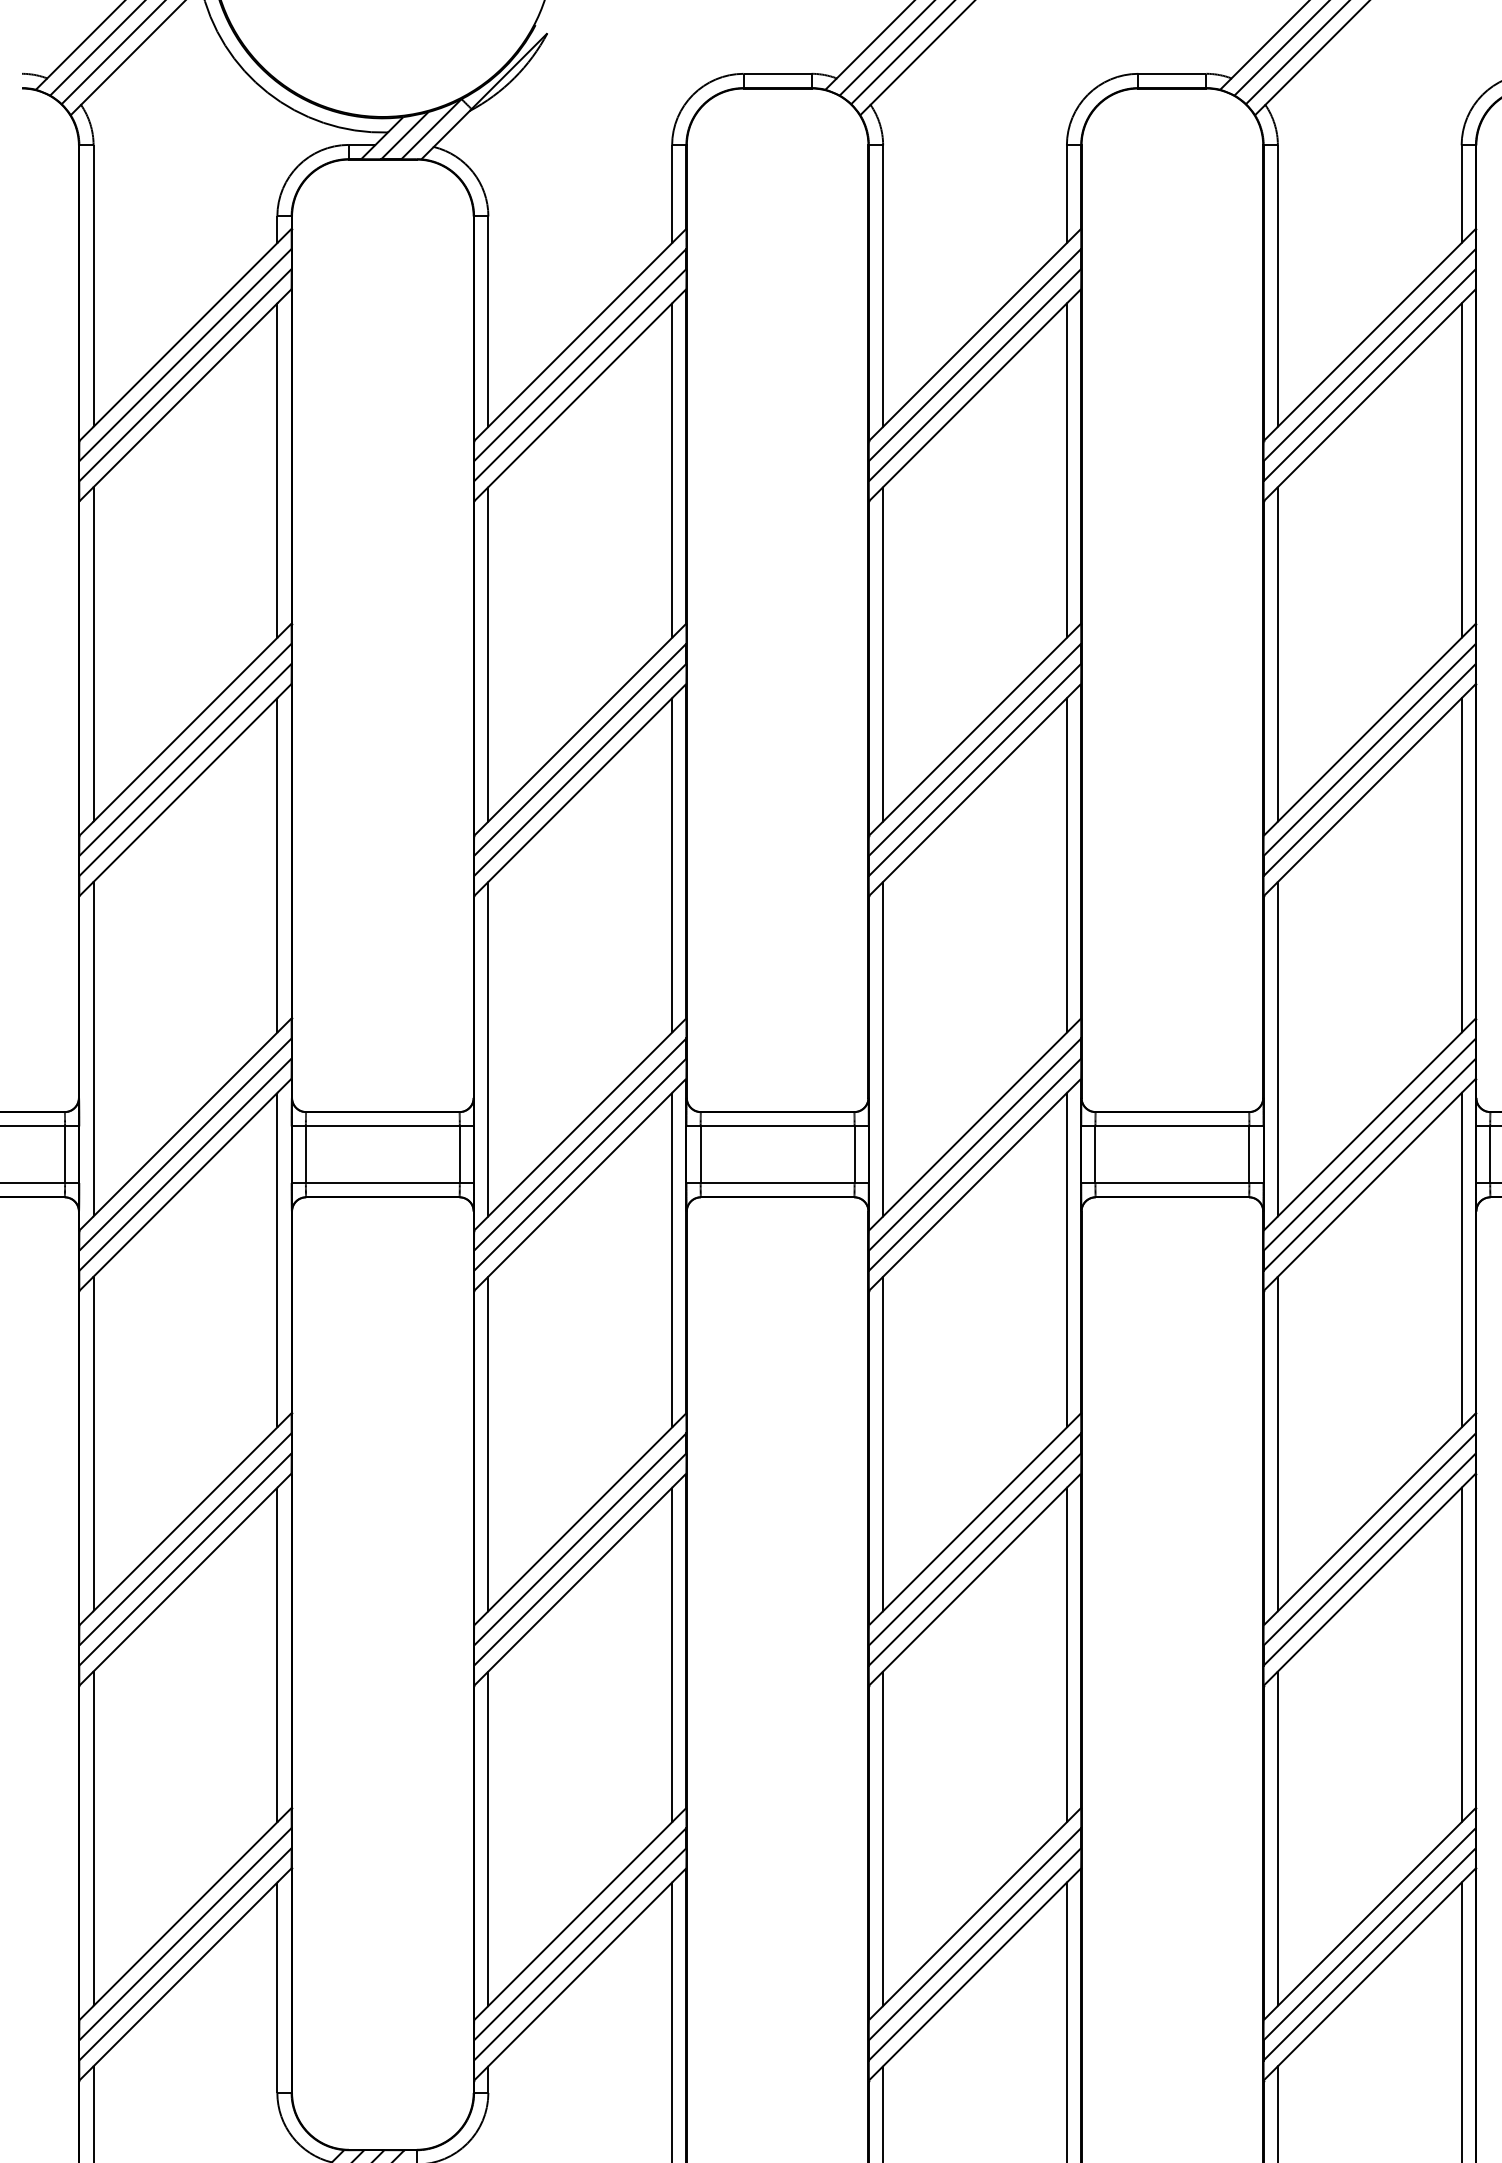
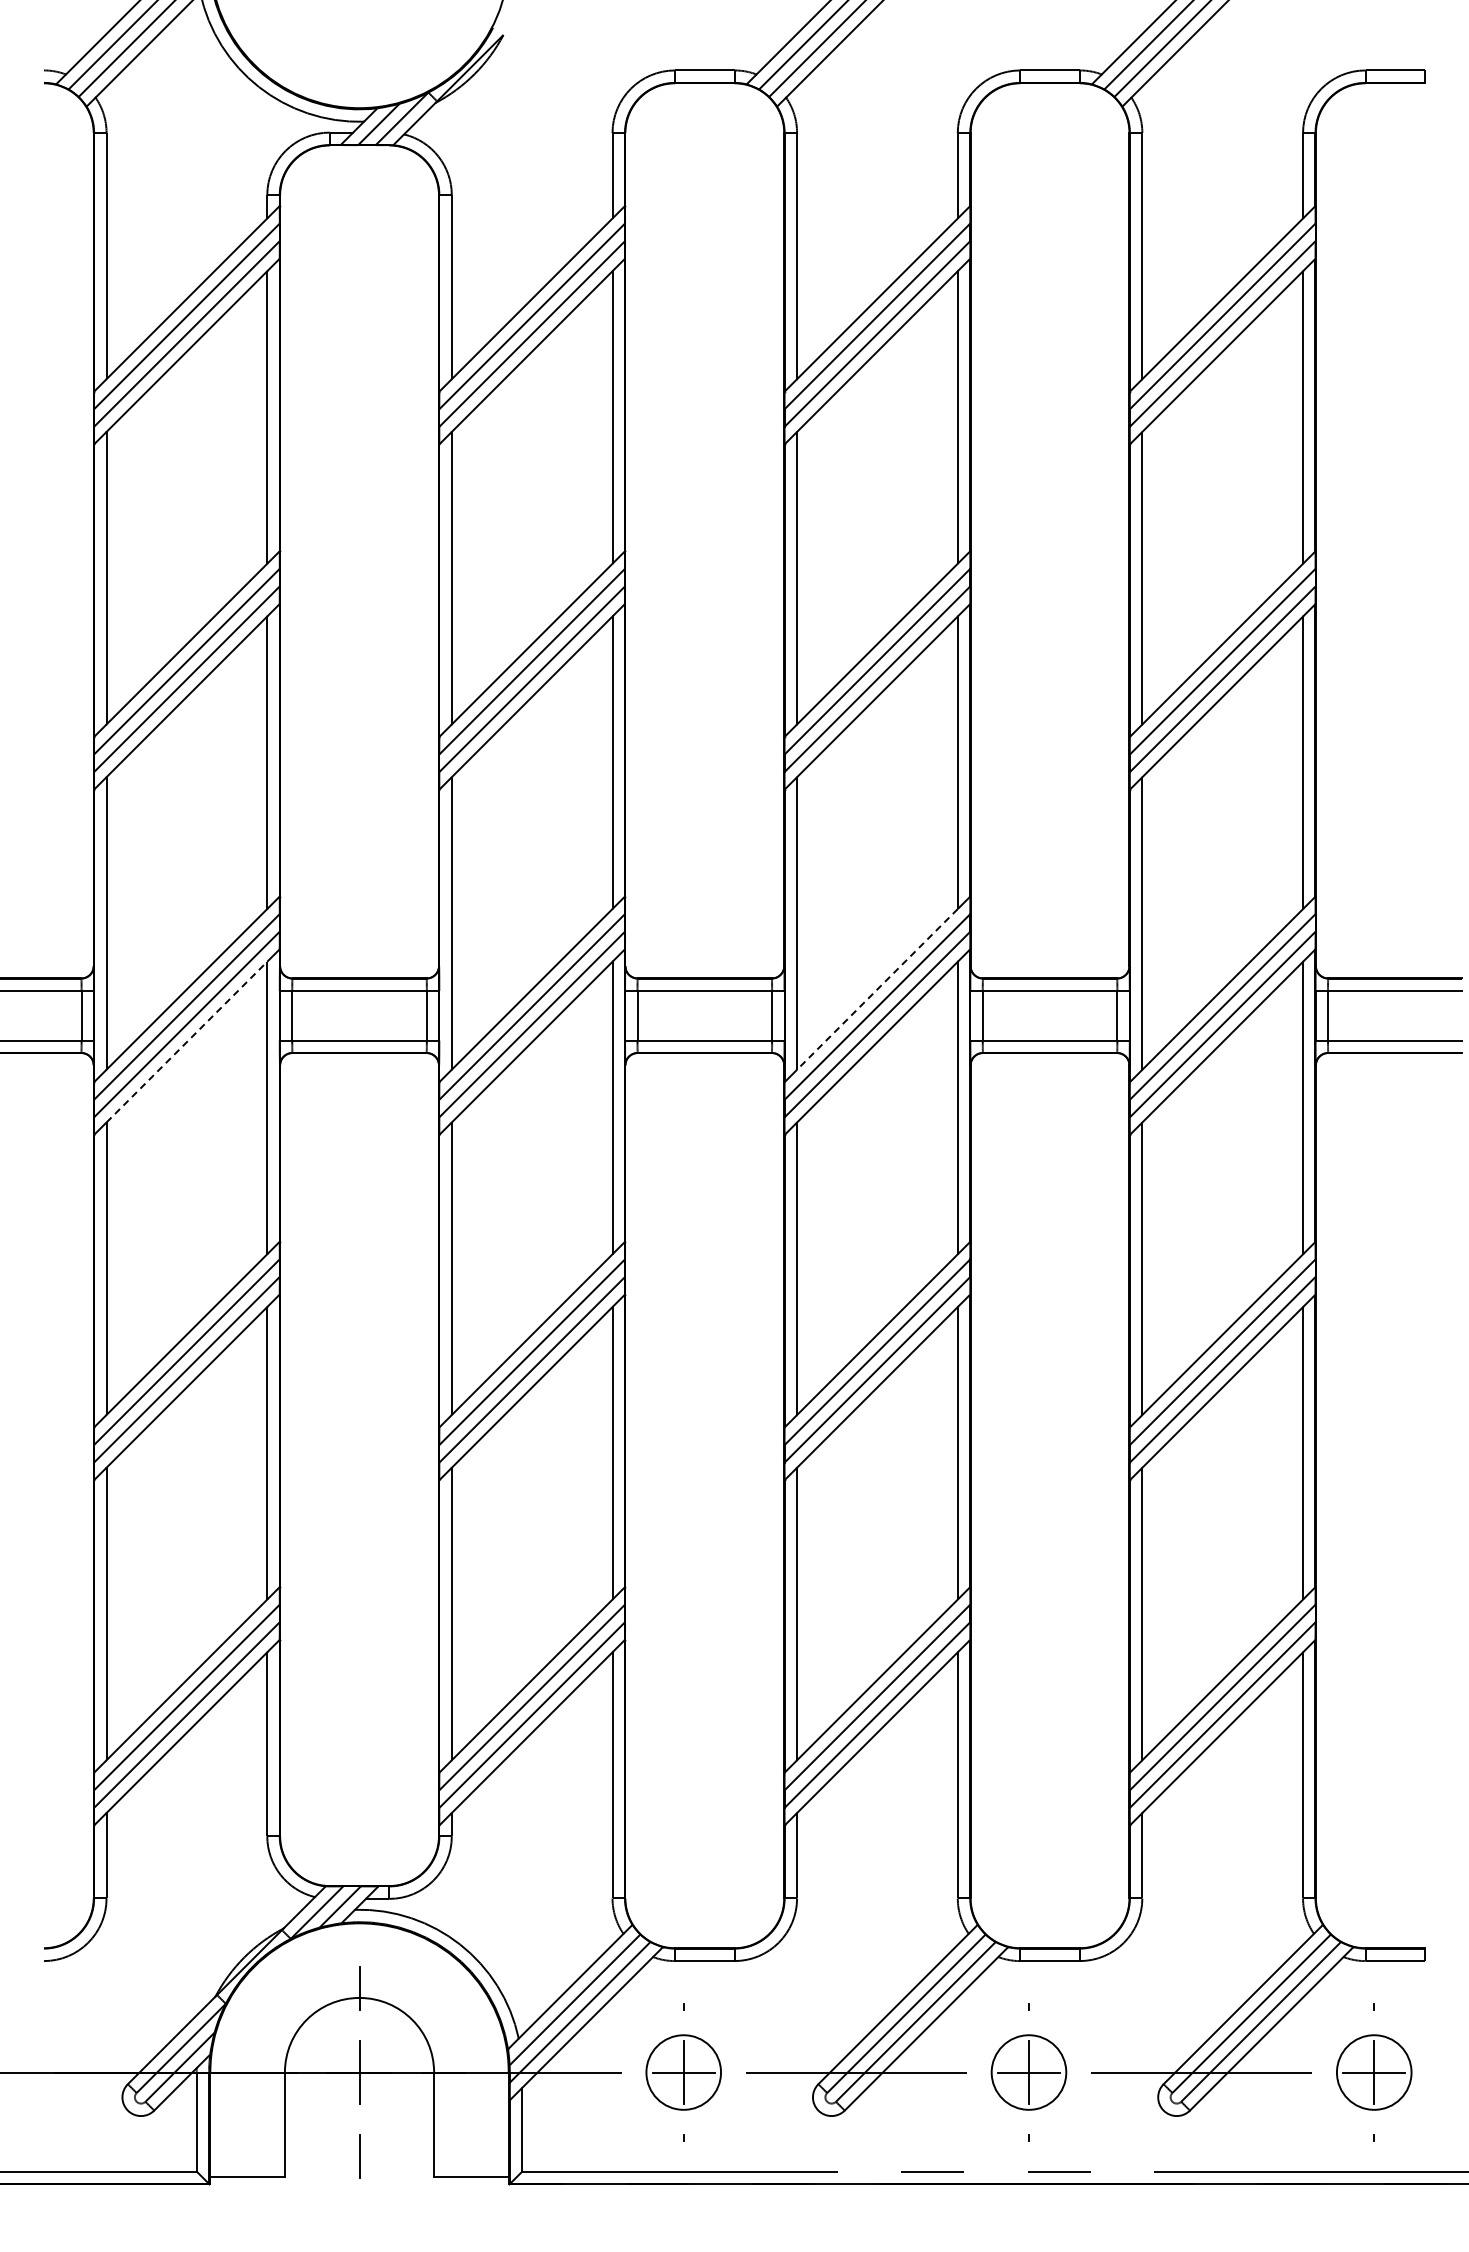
line: (975, 1124) -> (877, 989), solid -> dashed
line: (184, 1185) -> (186, 1042), solid -> dashed

